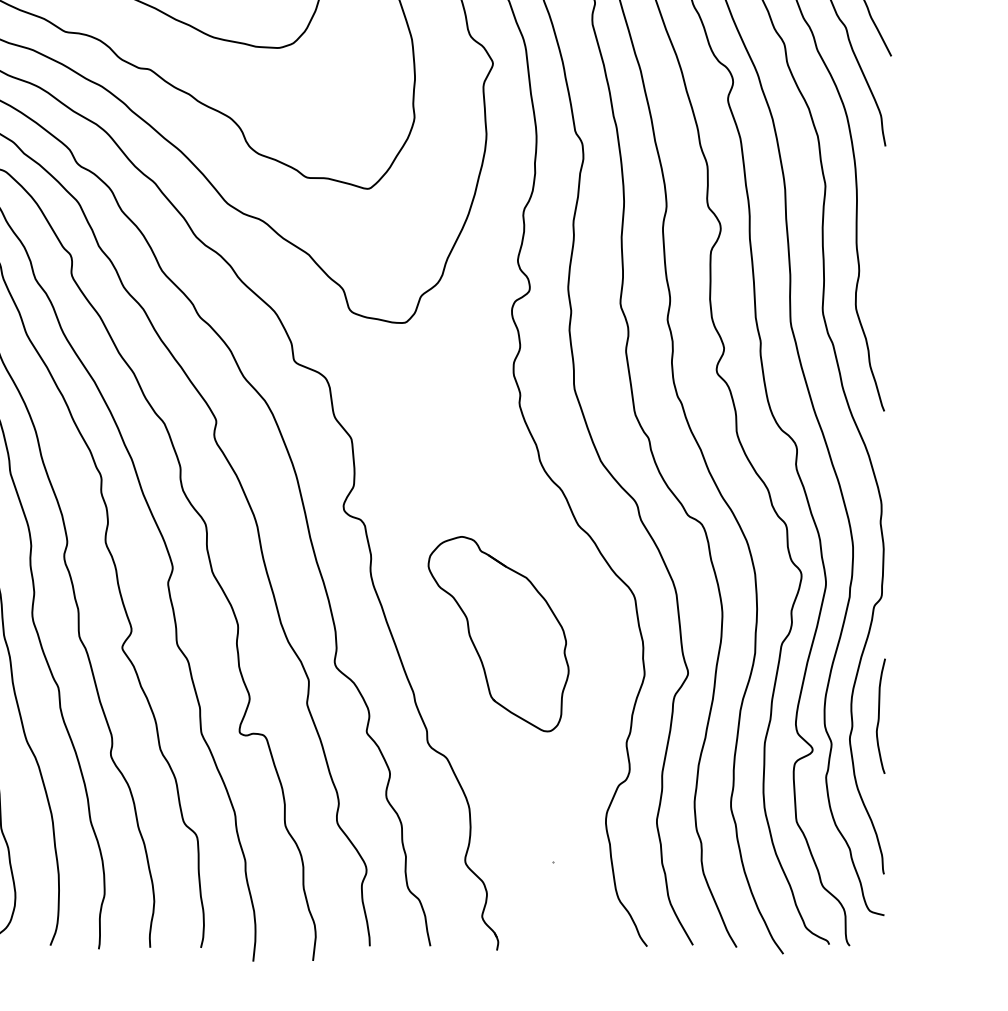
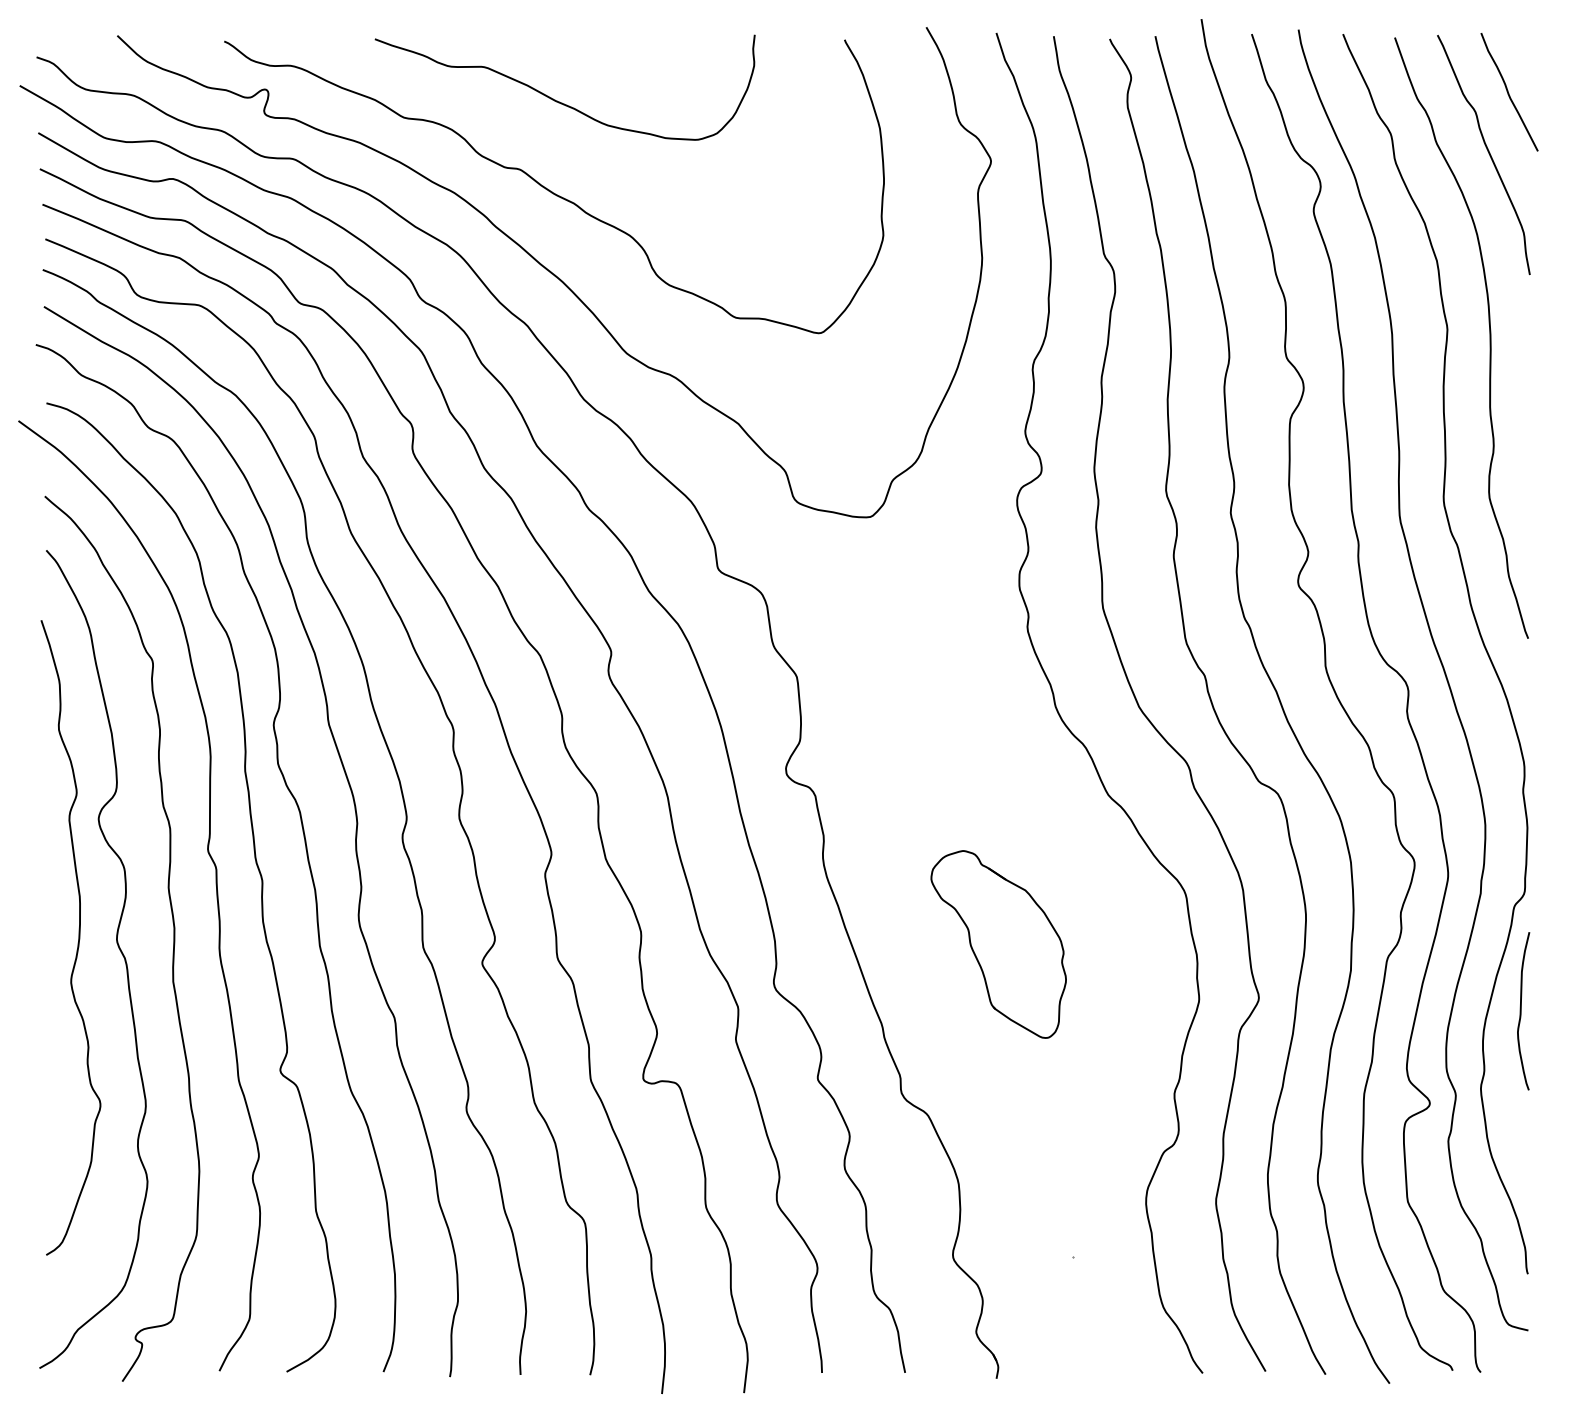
part: (498, 634) -> (998, 944), size x0.7
curve: (879, 716) -> (1521, 1011), moved

